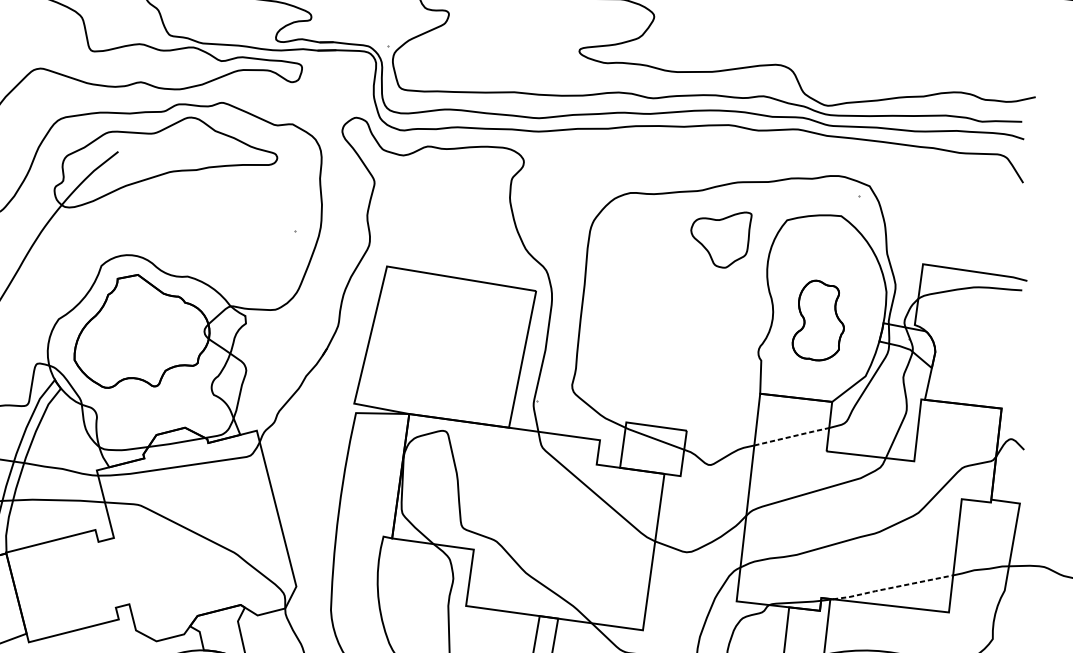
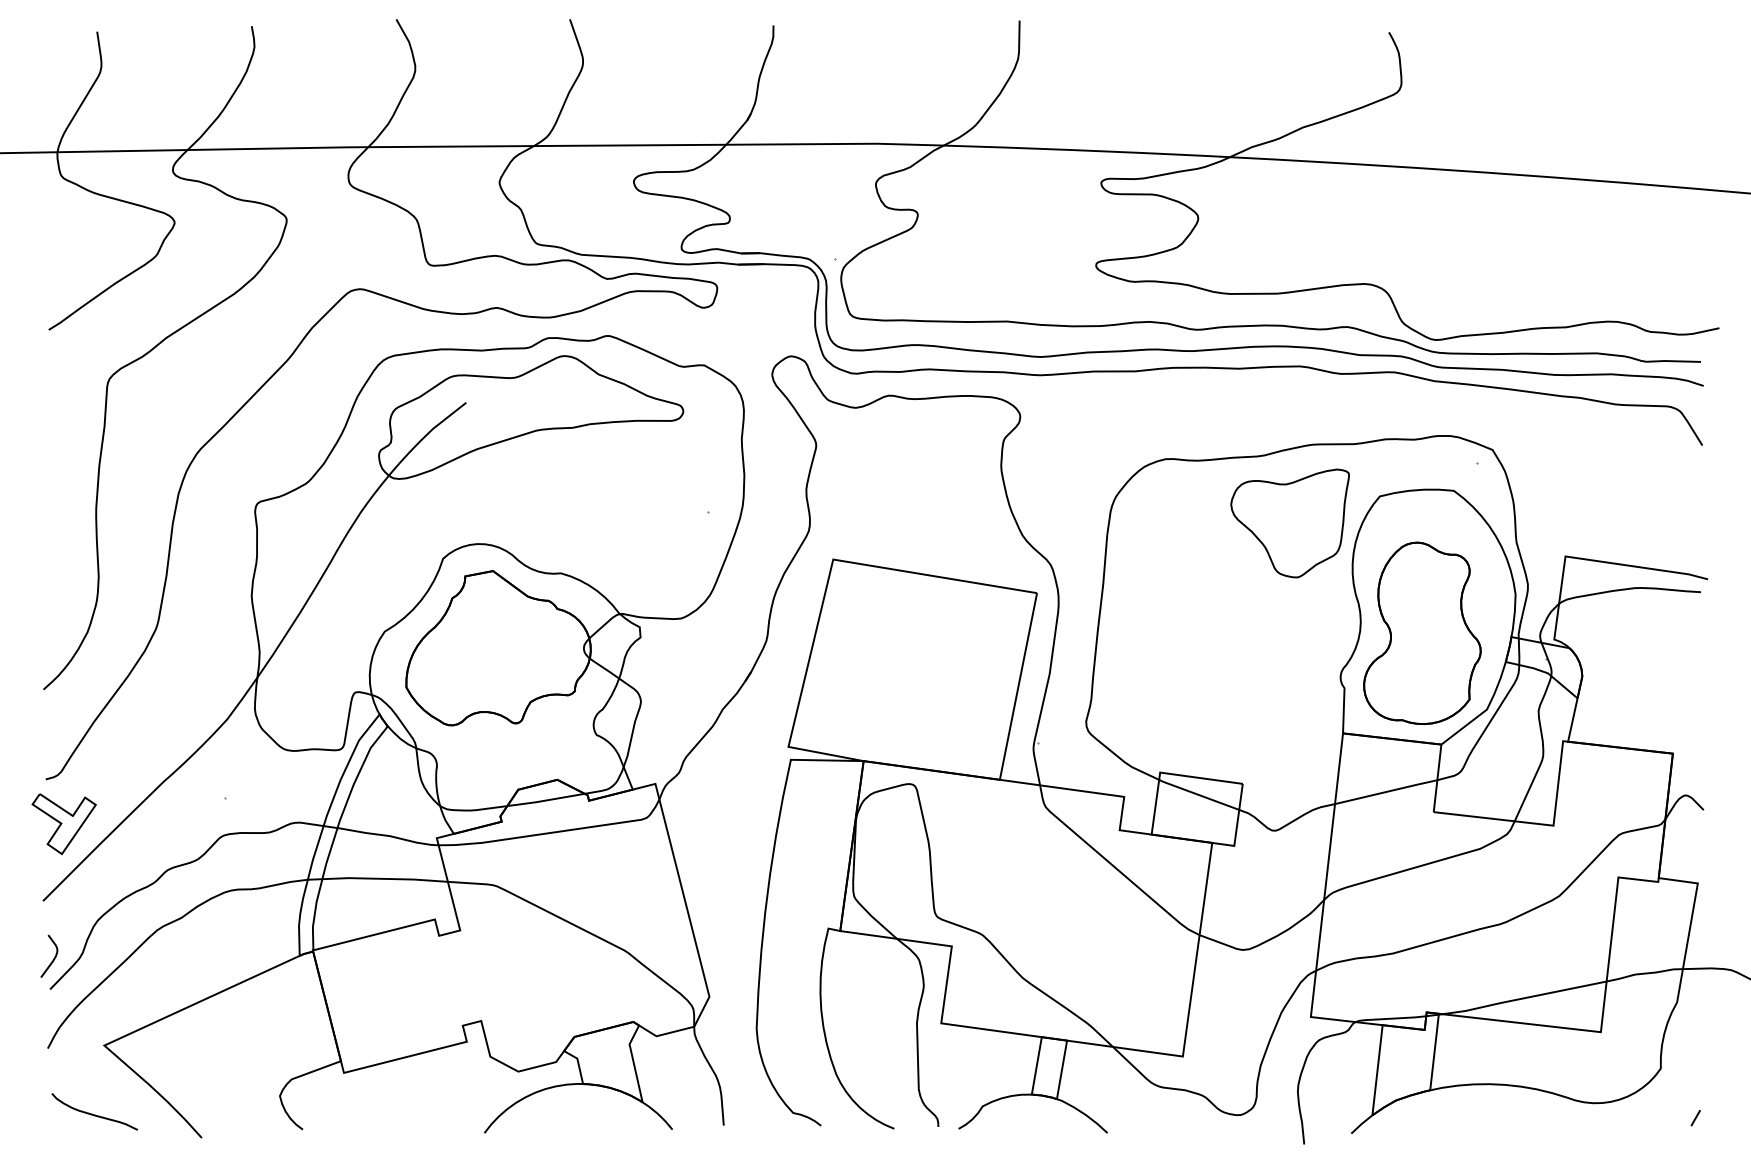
part: (721, 240) -> (1289, 523), size x1.43
part: (818, 320) -> (1422, 633), size x1.67
line: (792, 436) -> (1387, 791), dashed -> solid
line: (893, 587) -> (1524, 998), dashed -> solid

